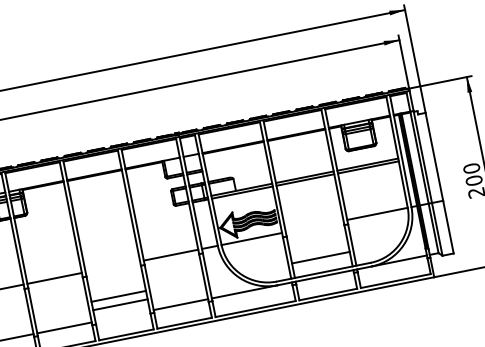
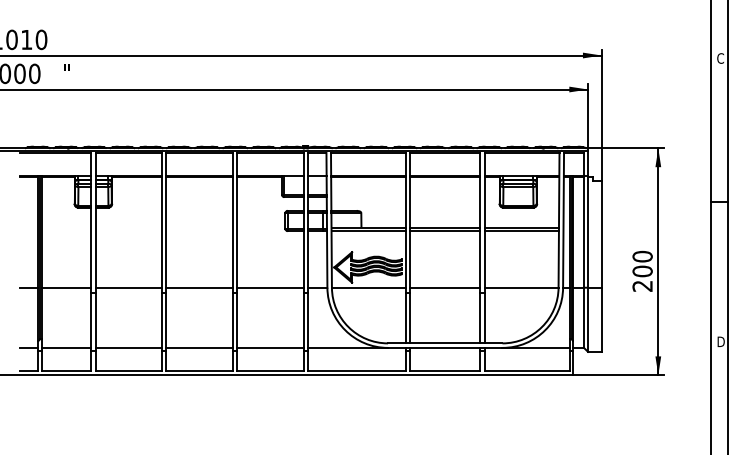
line: (321, 257) -> (445, 287), moved
line: (118, 296) -> (199, 287), moved
line: (120, 304) -> (199, 347), moved

